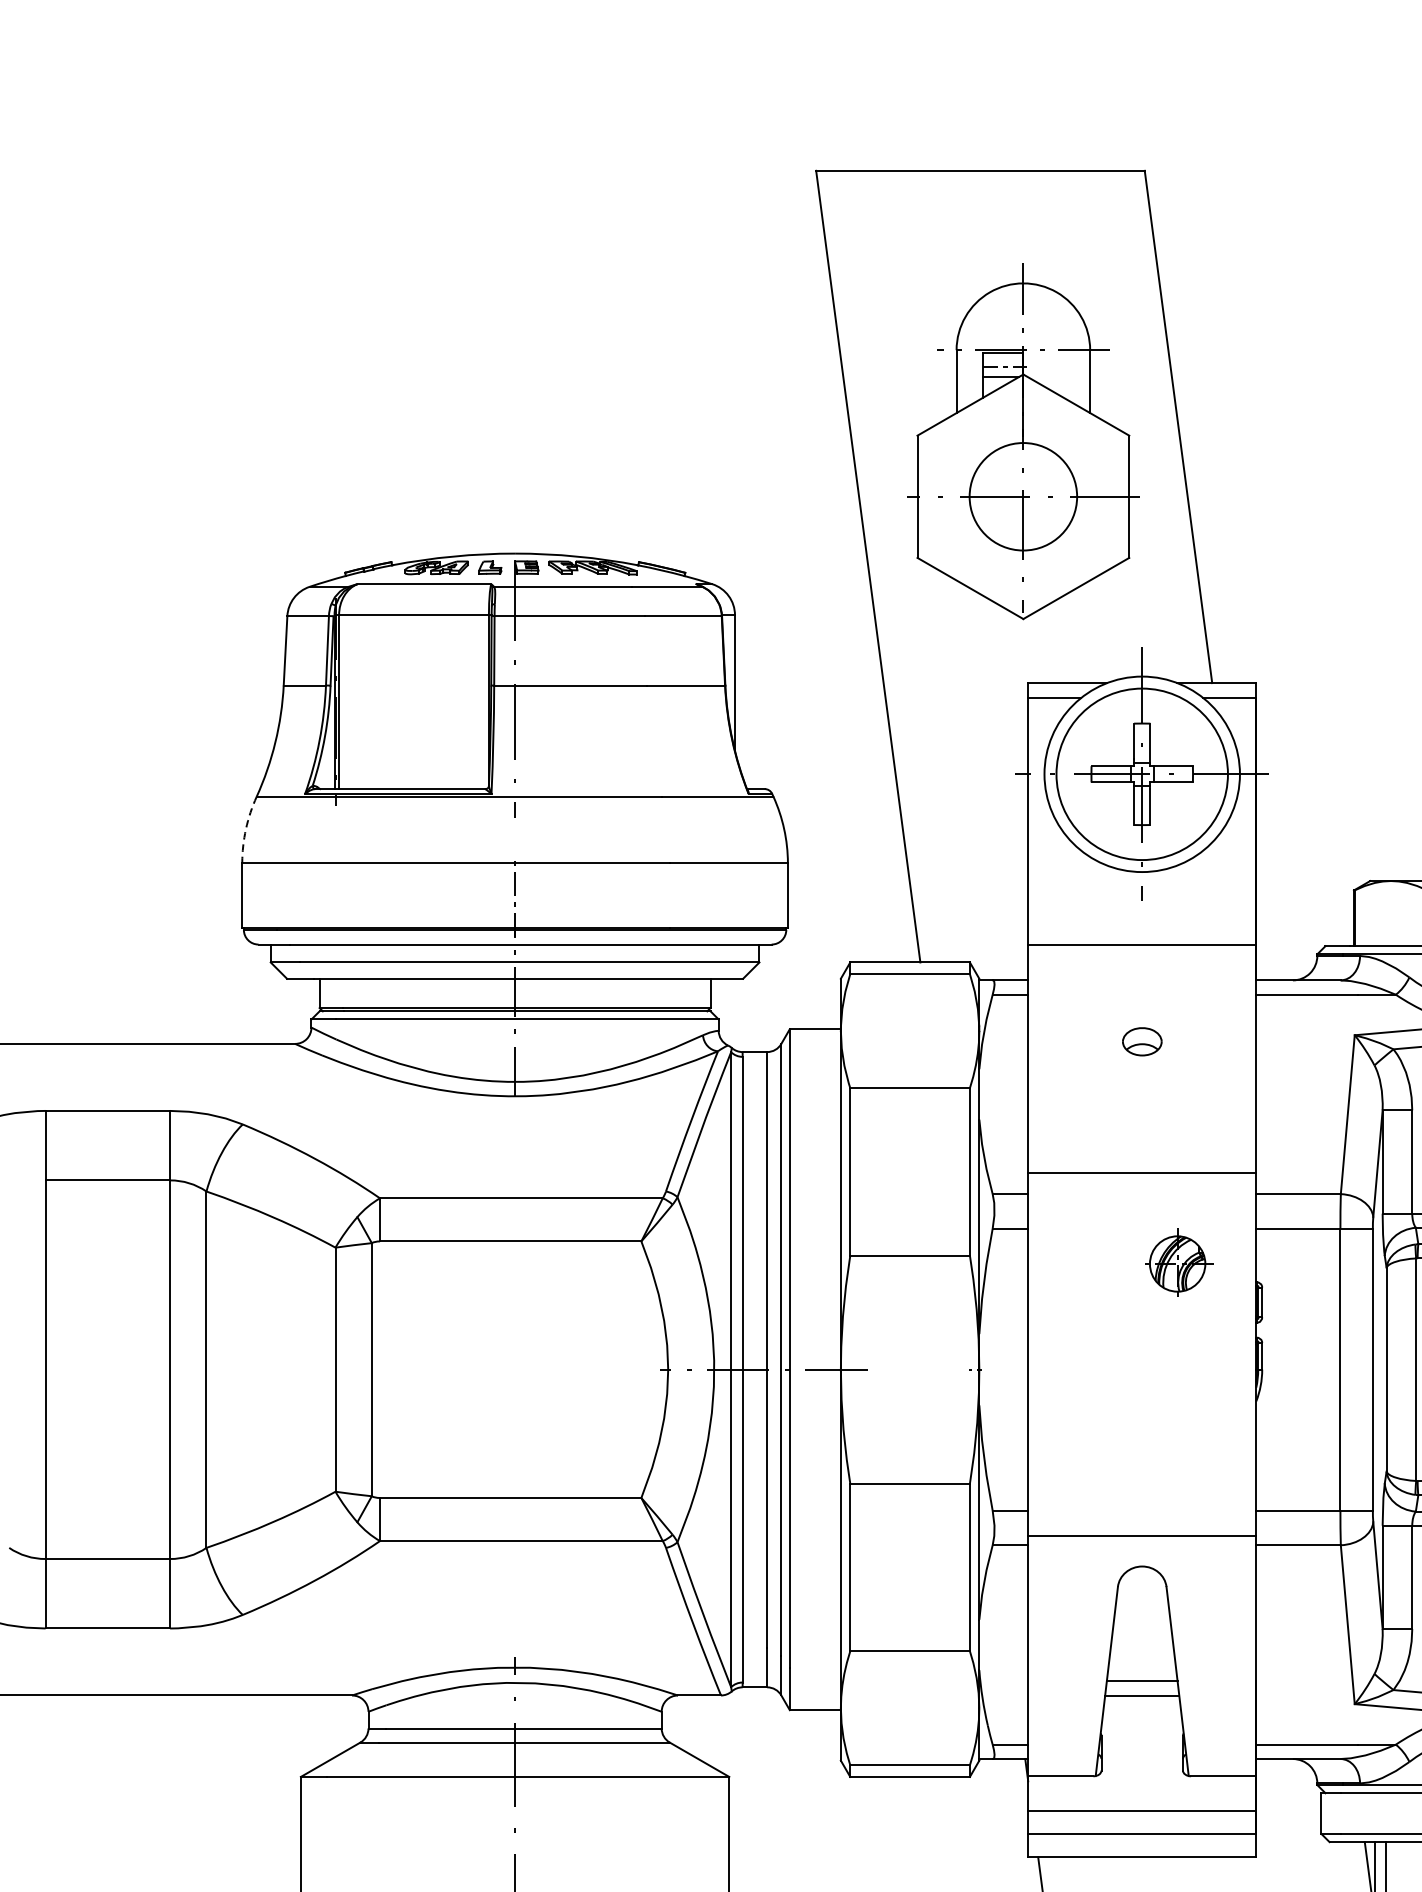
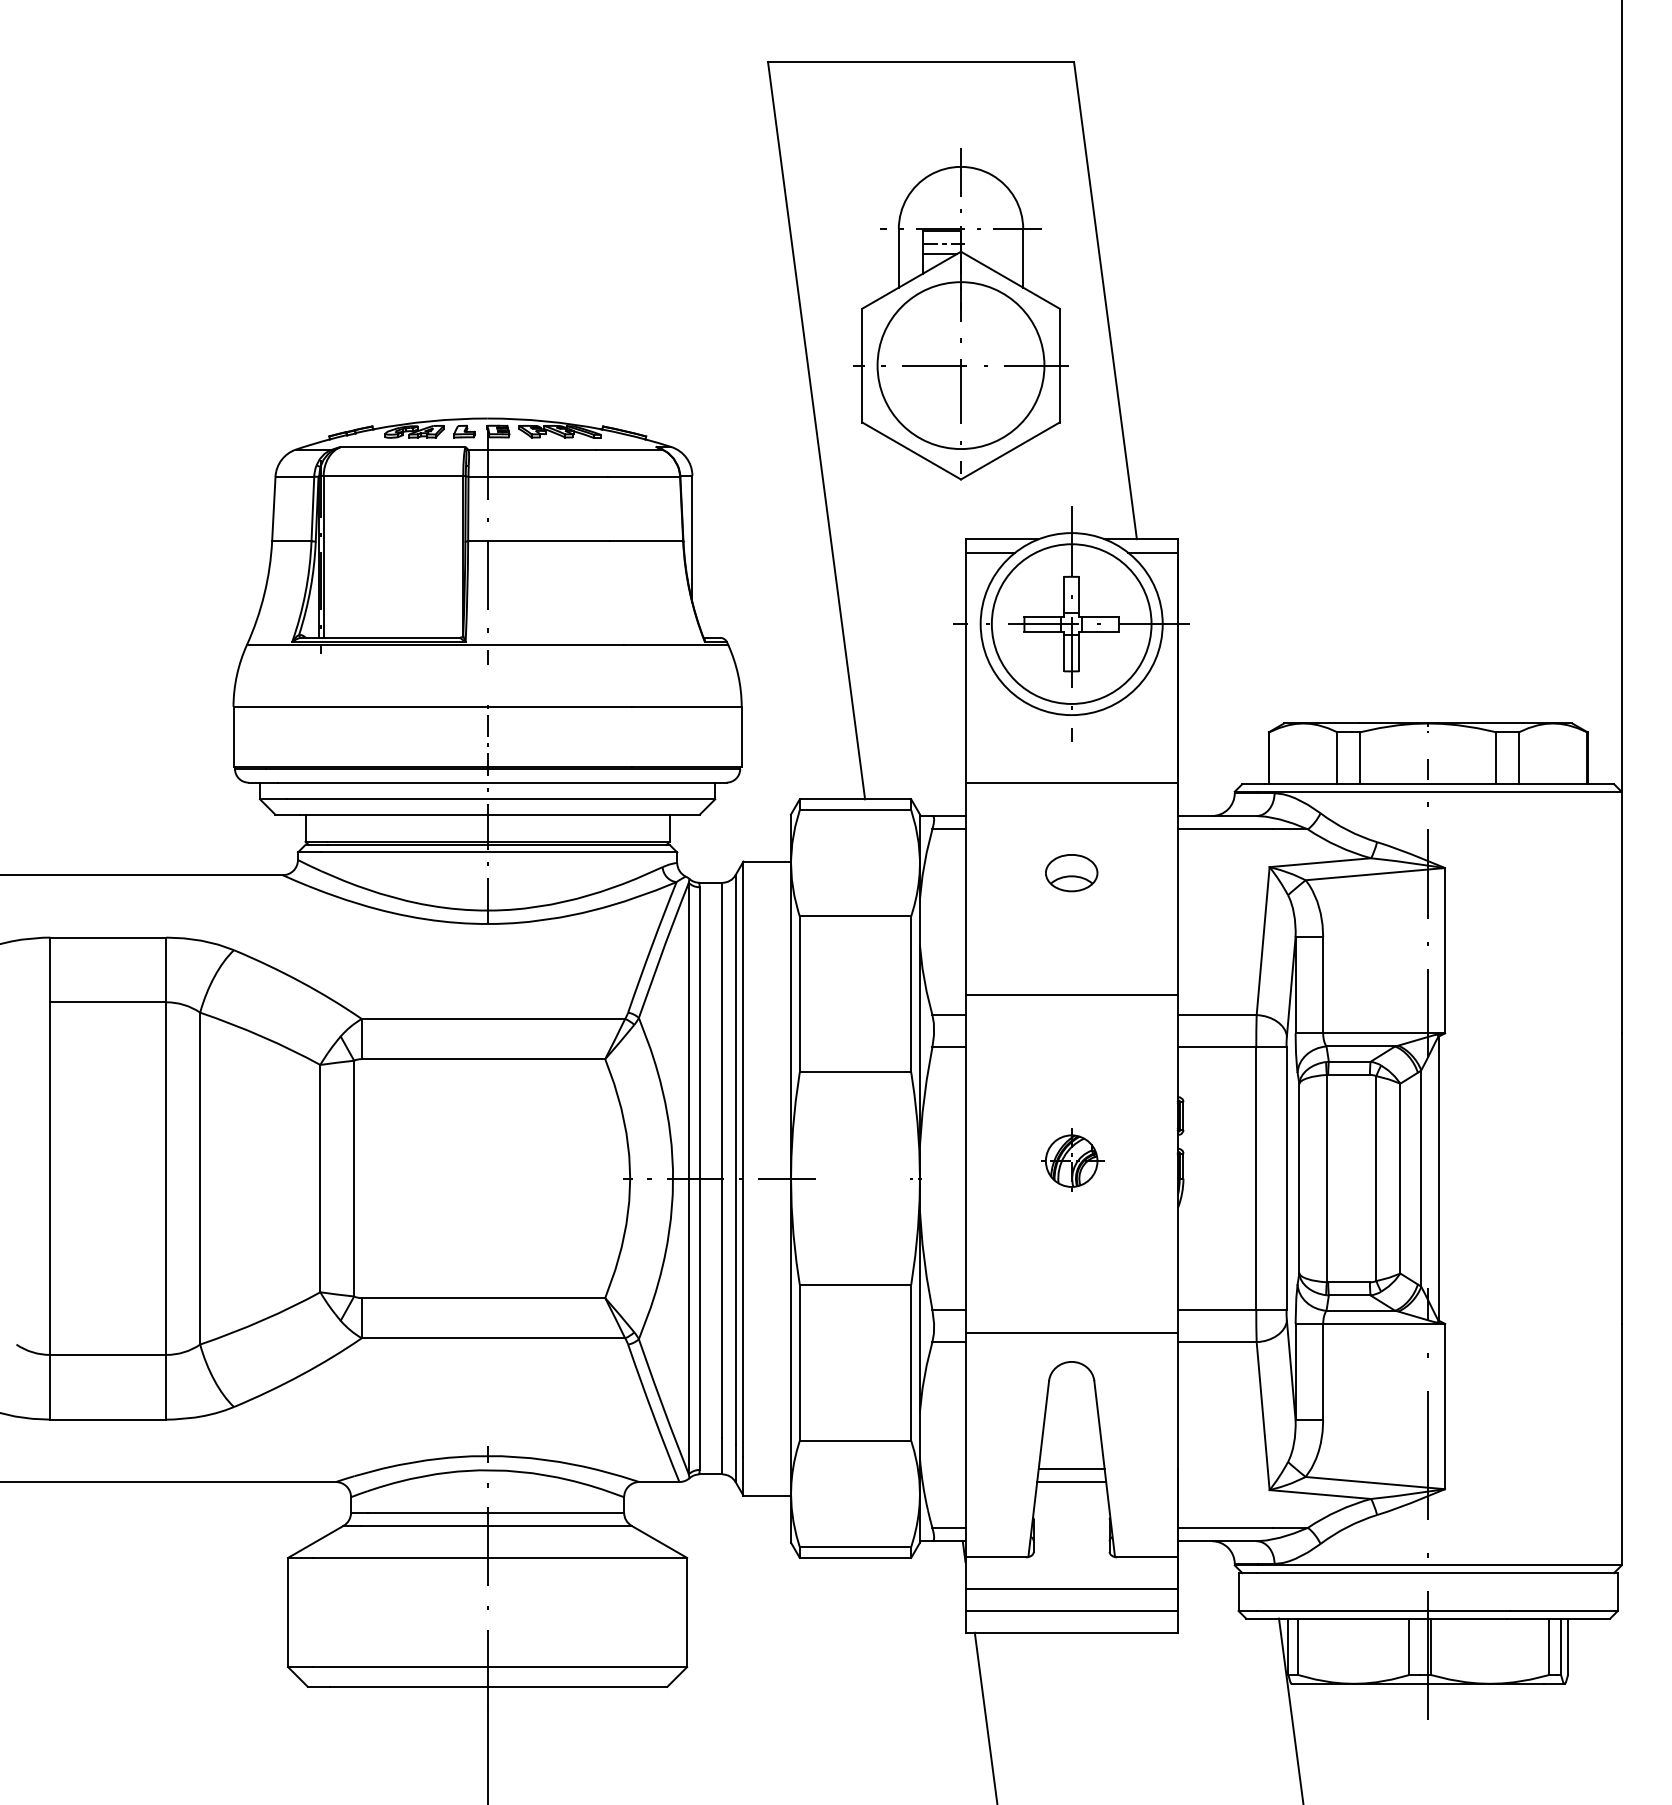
circle: (1022, 496) -> (960, 365), size x1.67
arc: (245, 829) -> (236, 675), dashed -> solid
part: (1142, 1042) -> (1071, 873), size x1.43
part: (1178, 1262) -> (1072, 1159), moved

